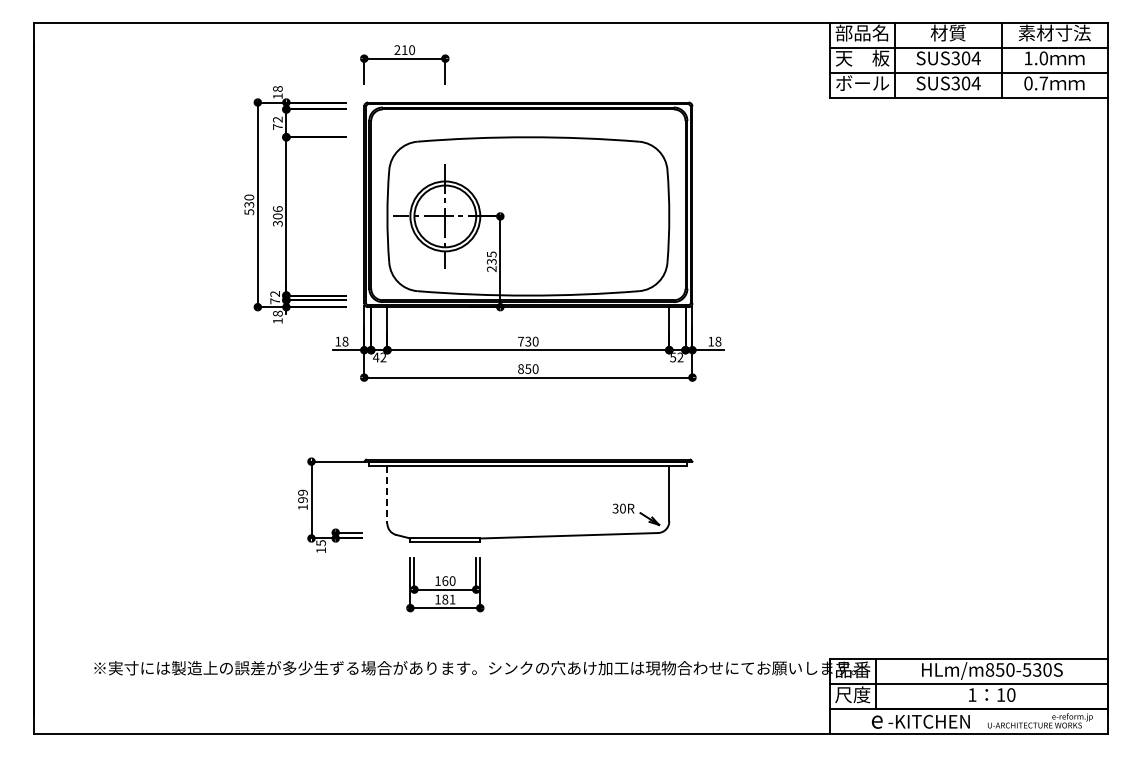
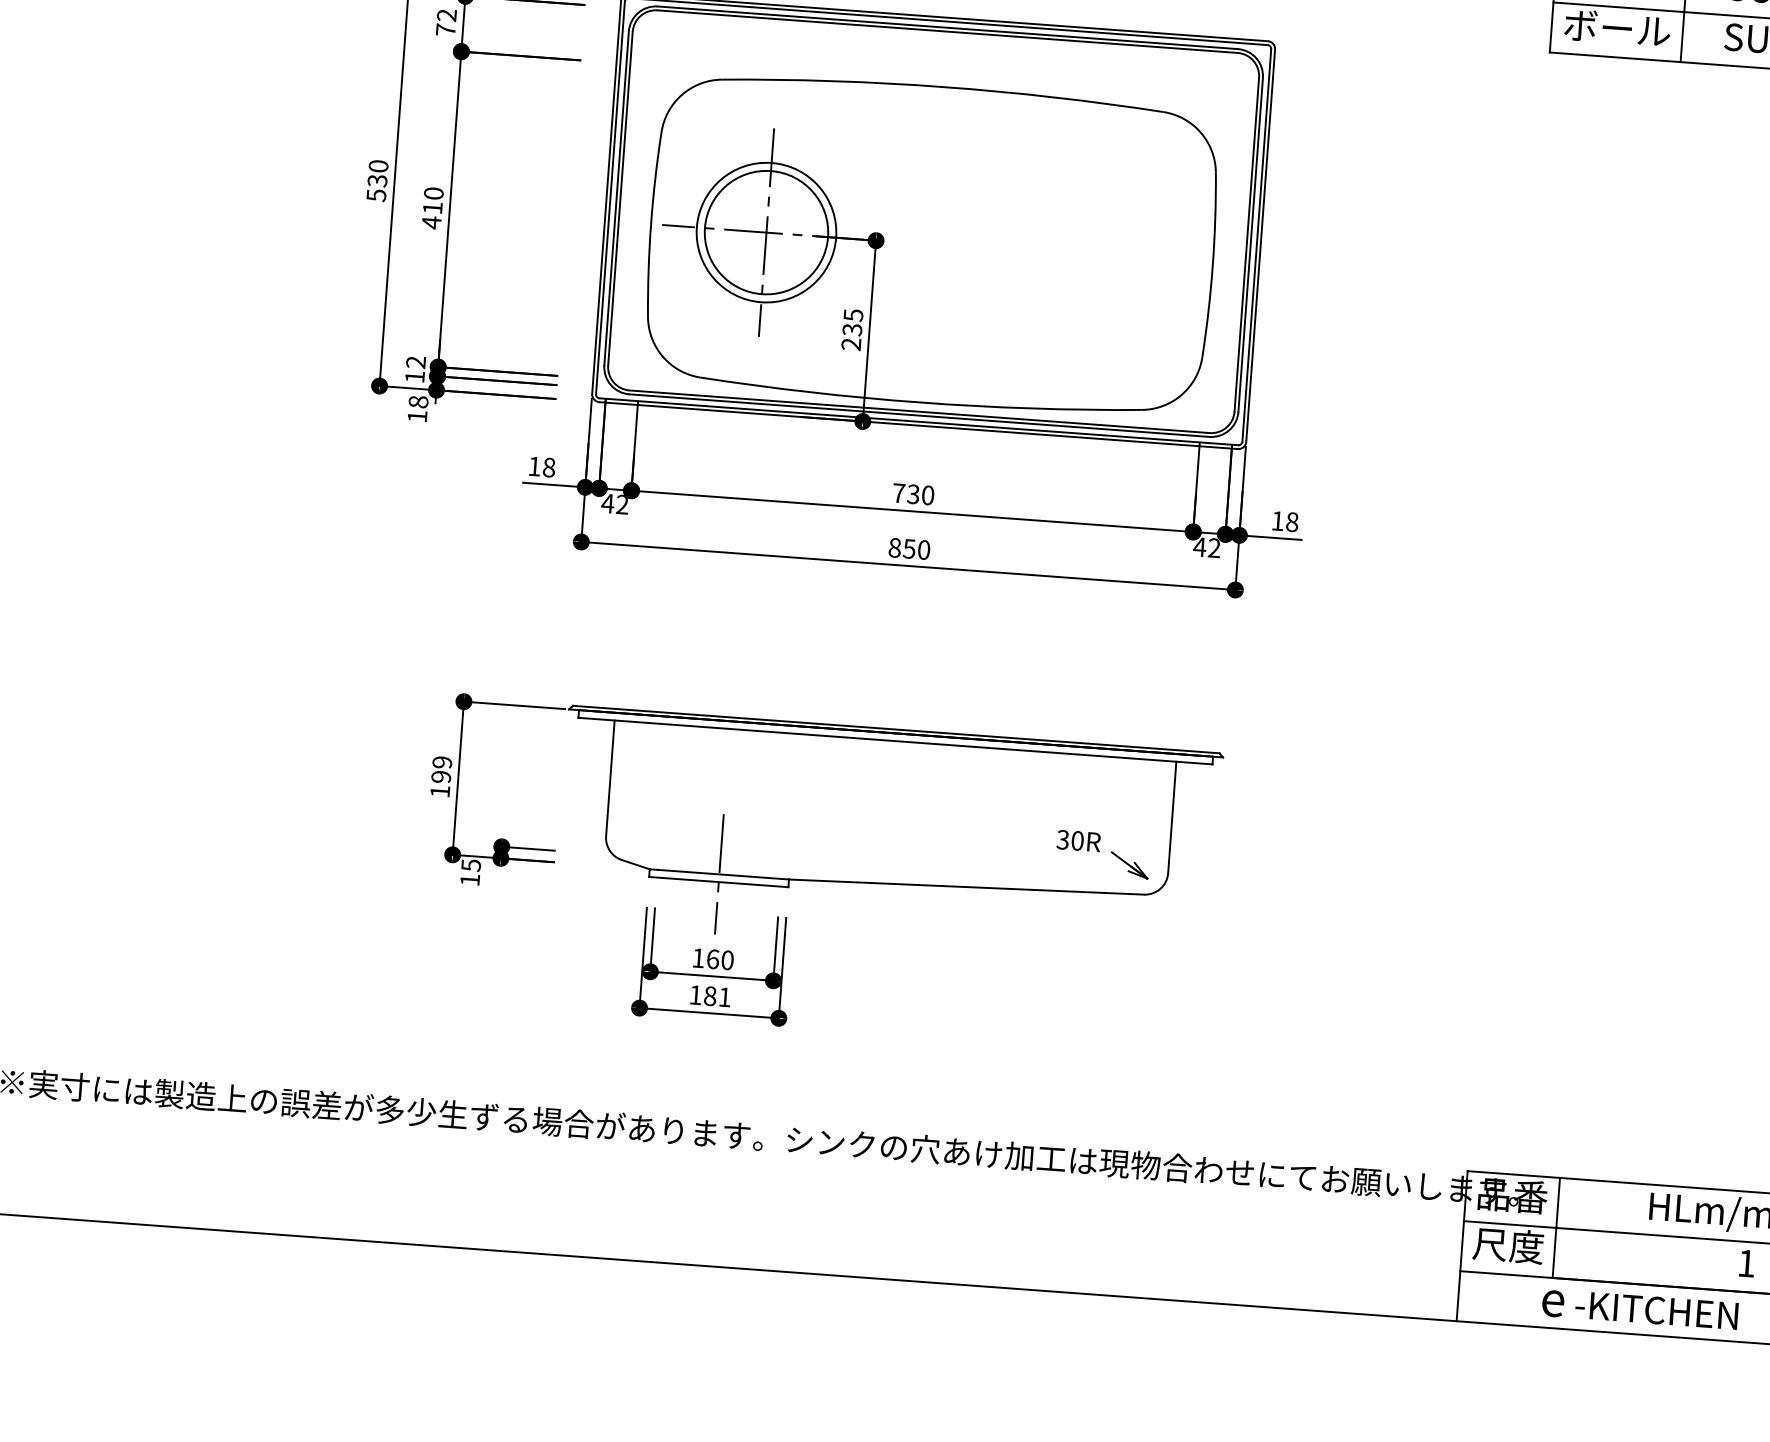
text: (277, 216) -> (432, 208), 306 -> 410
text: (274, 301) -> (413, 377), 72 -> 12
text: (672, 357) -> (1198, 546), 52 -> 42
line: (387, 495) -> (610, 780), dashed -> solid
line: (445, 538) -> (719, 874), added

